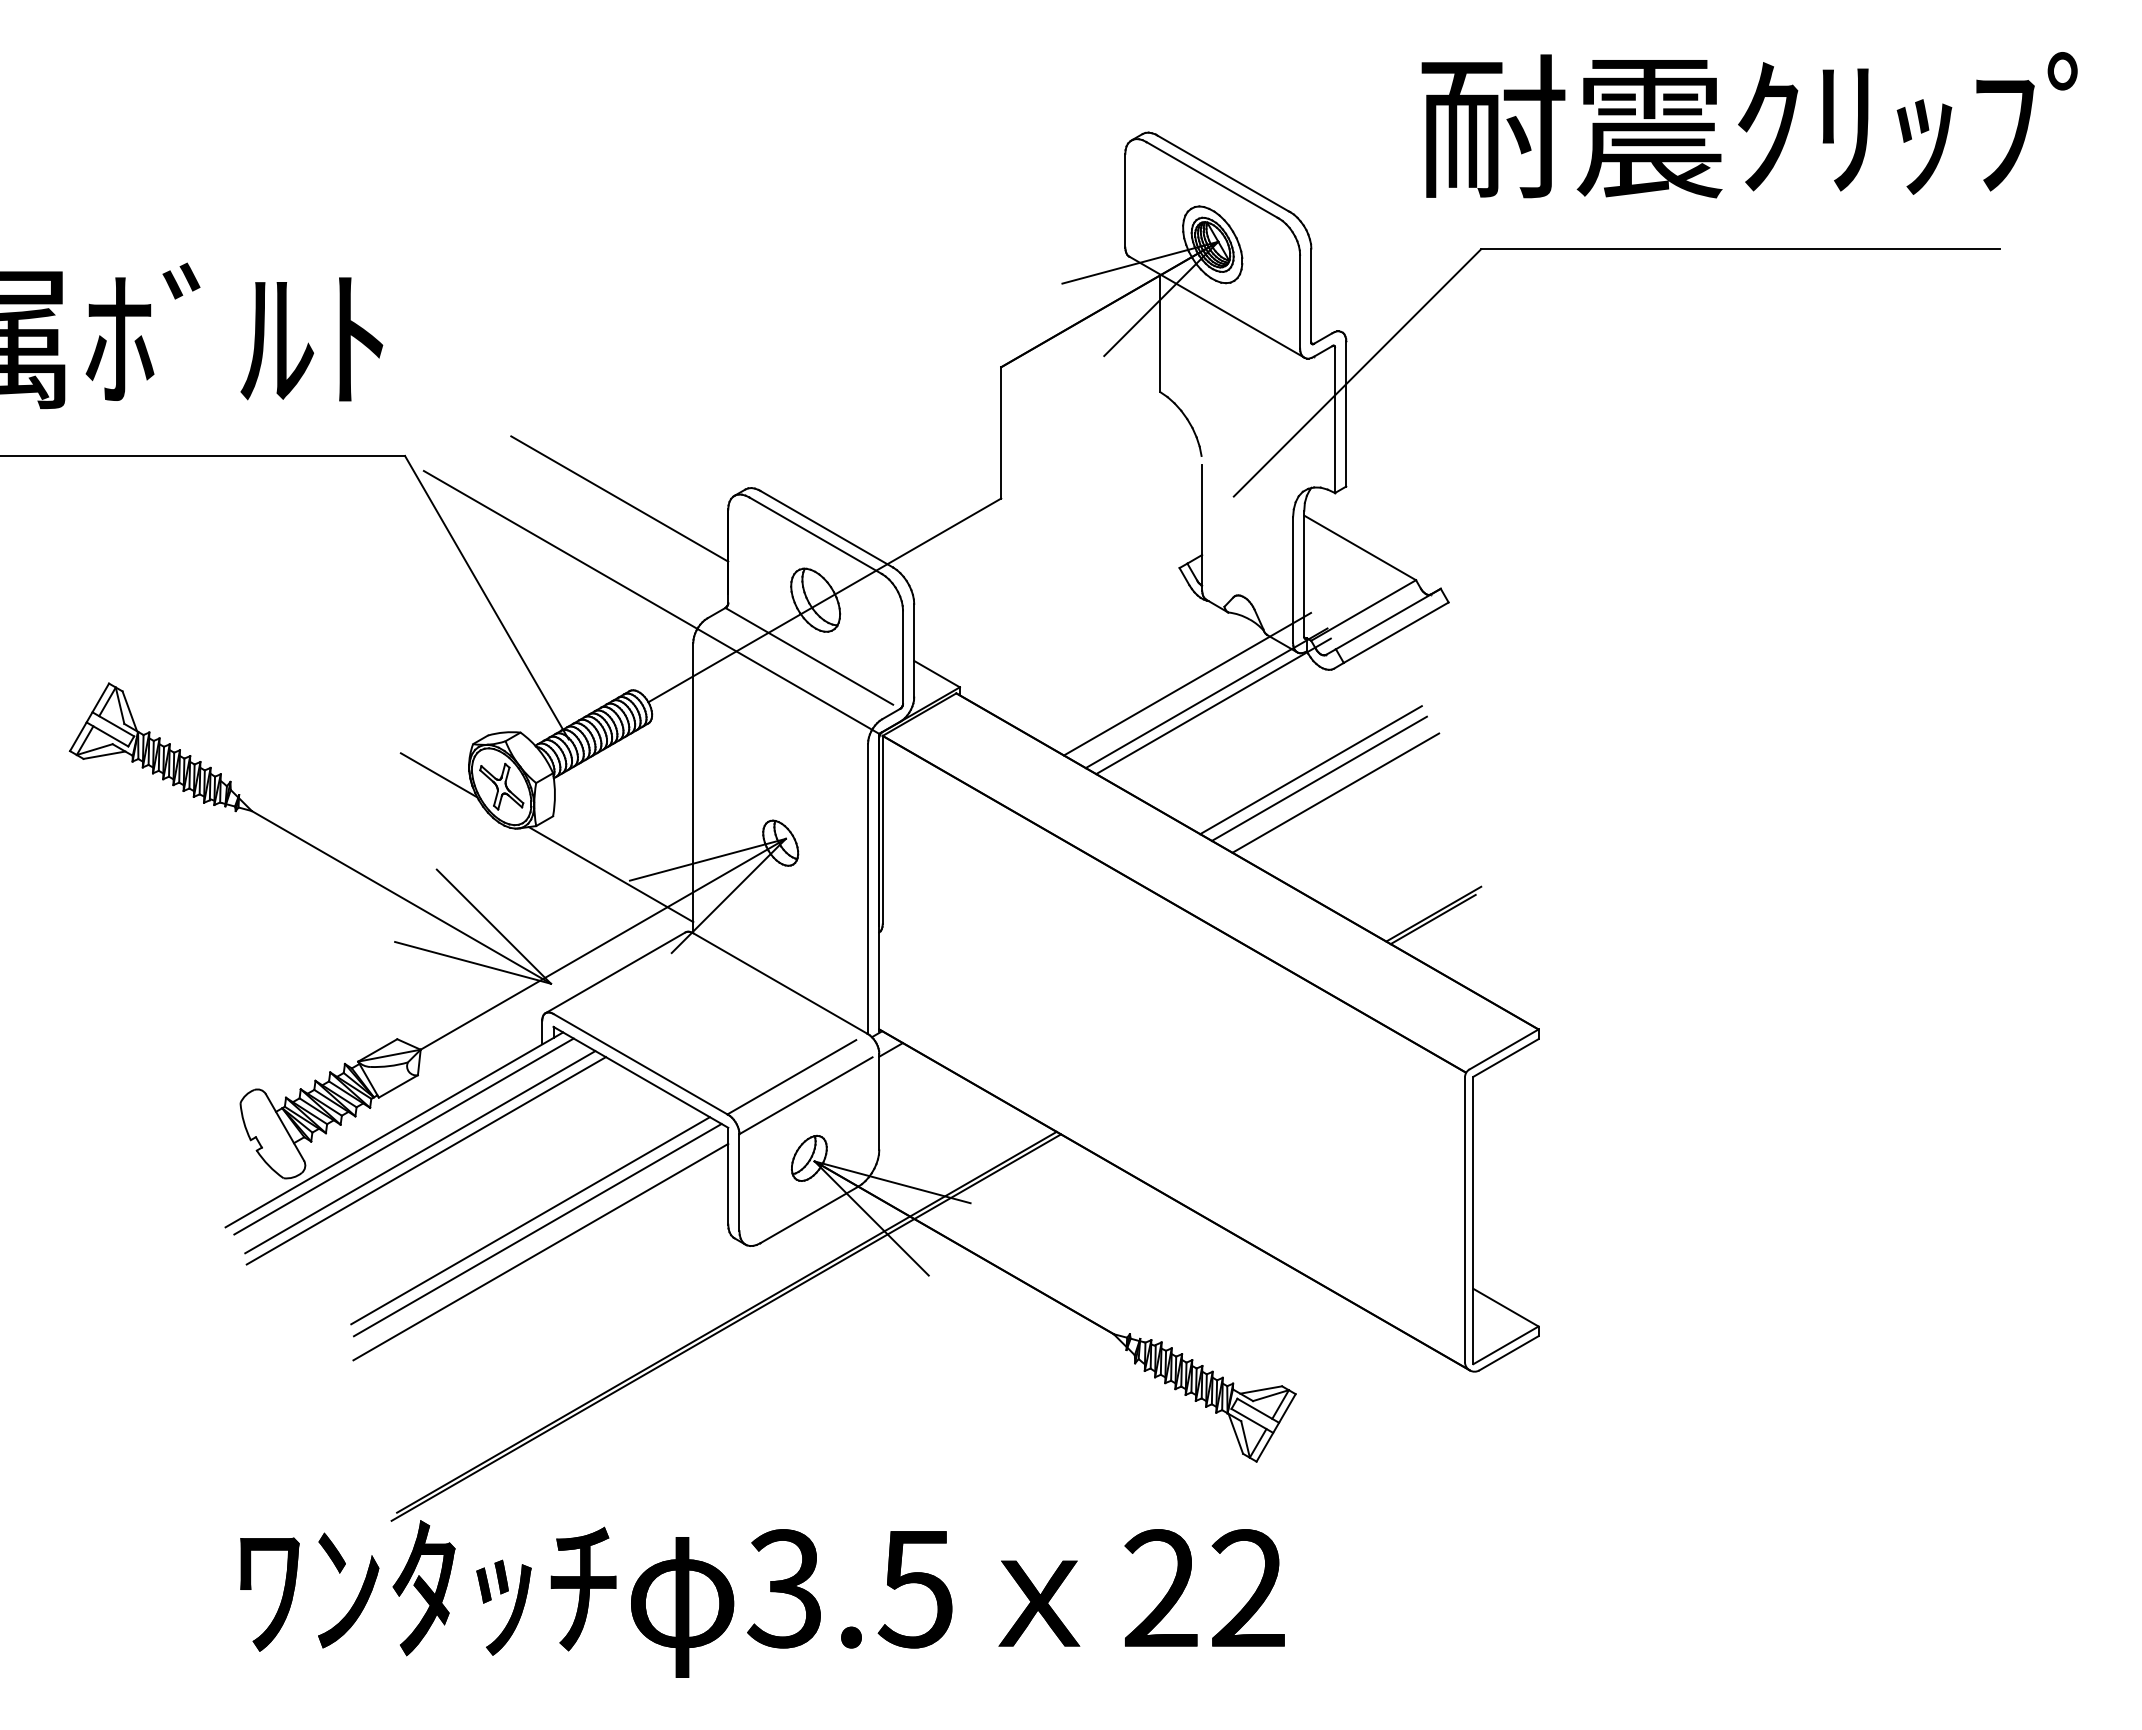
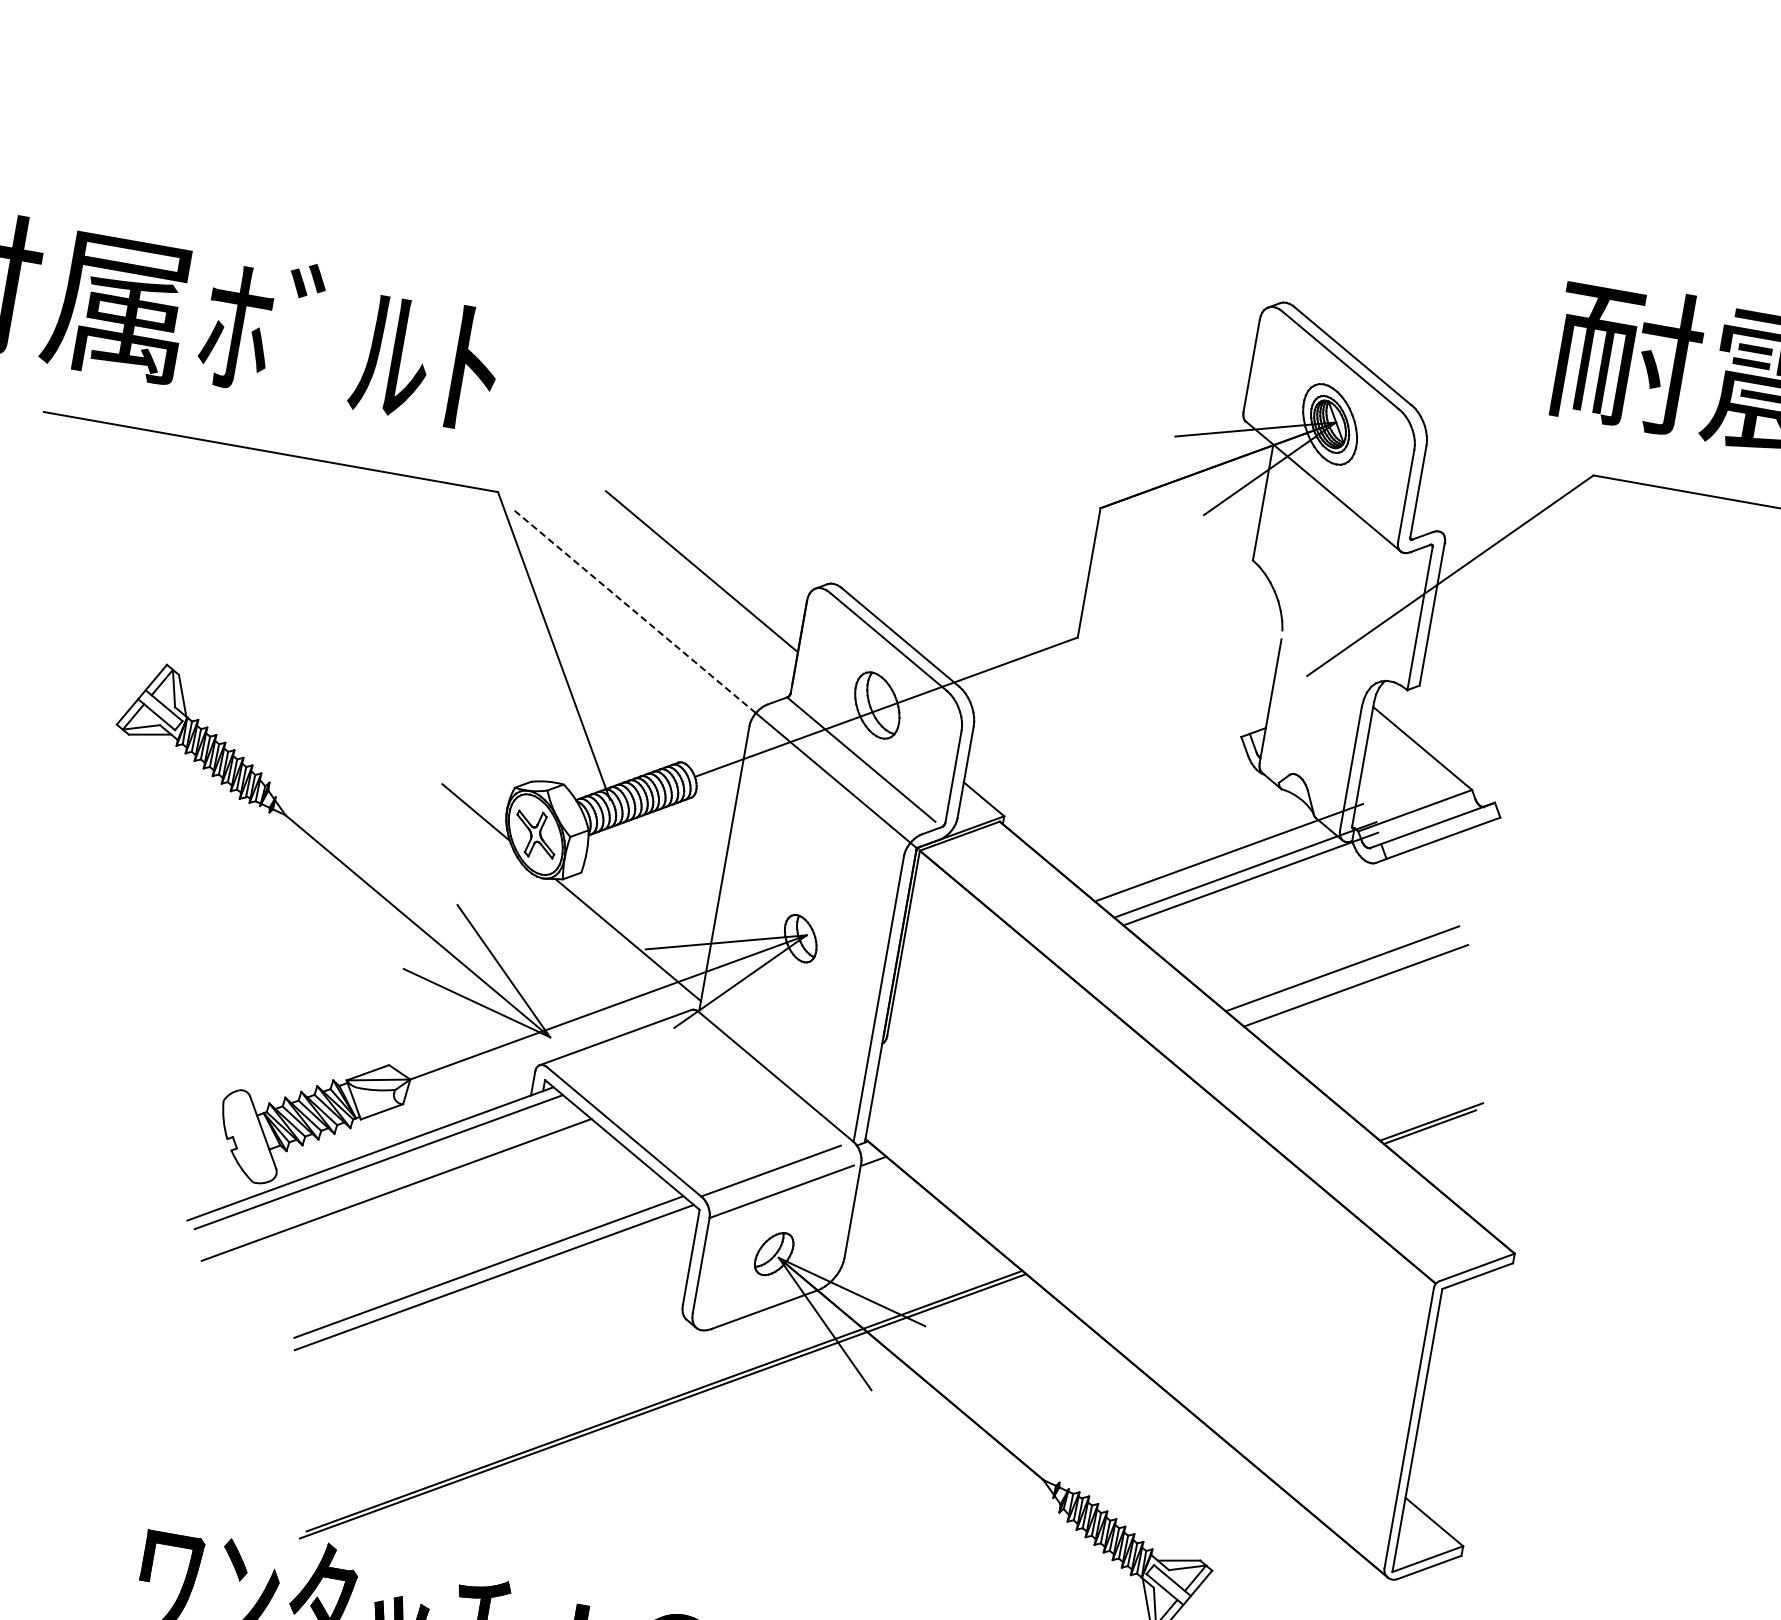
line: (560, 549) -> (634, 611), solid -> dashed
line: (1310, 770) -> (1335, 959), removed
line: (420, 1152) -> (392, 1180), removed
line: (540, 1251) -> (493, 1299), removed

